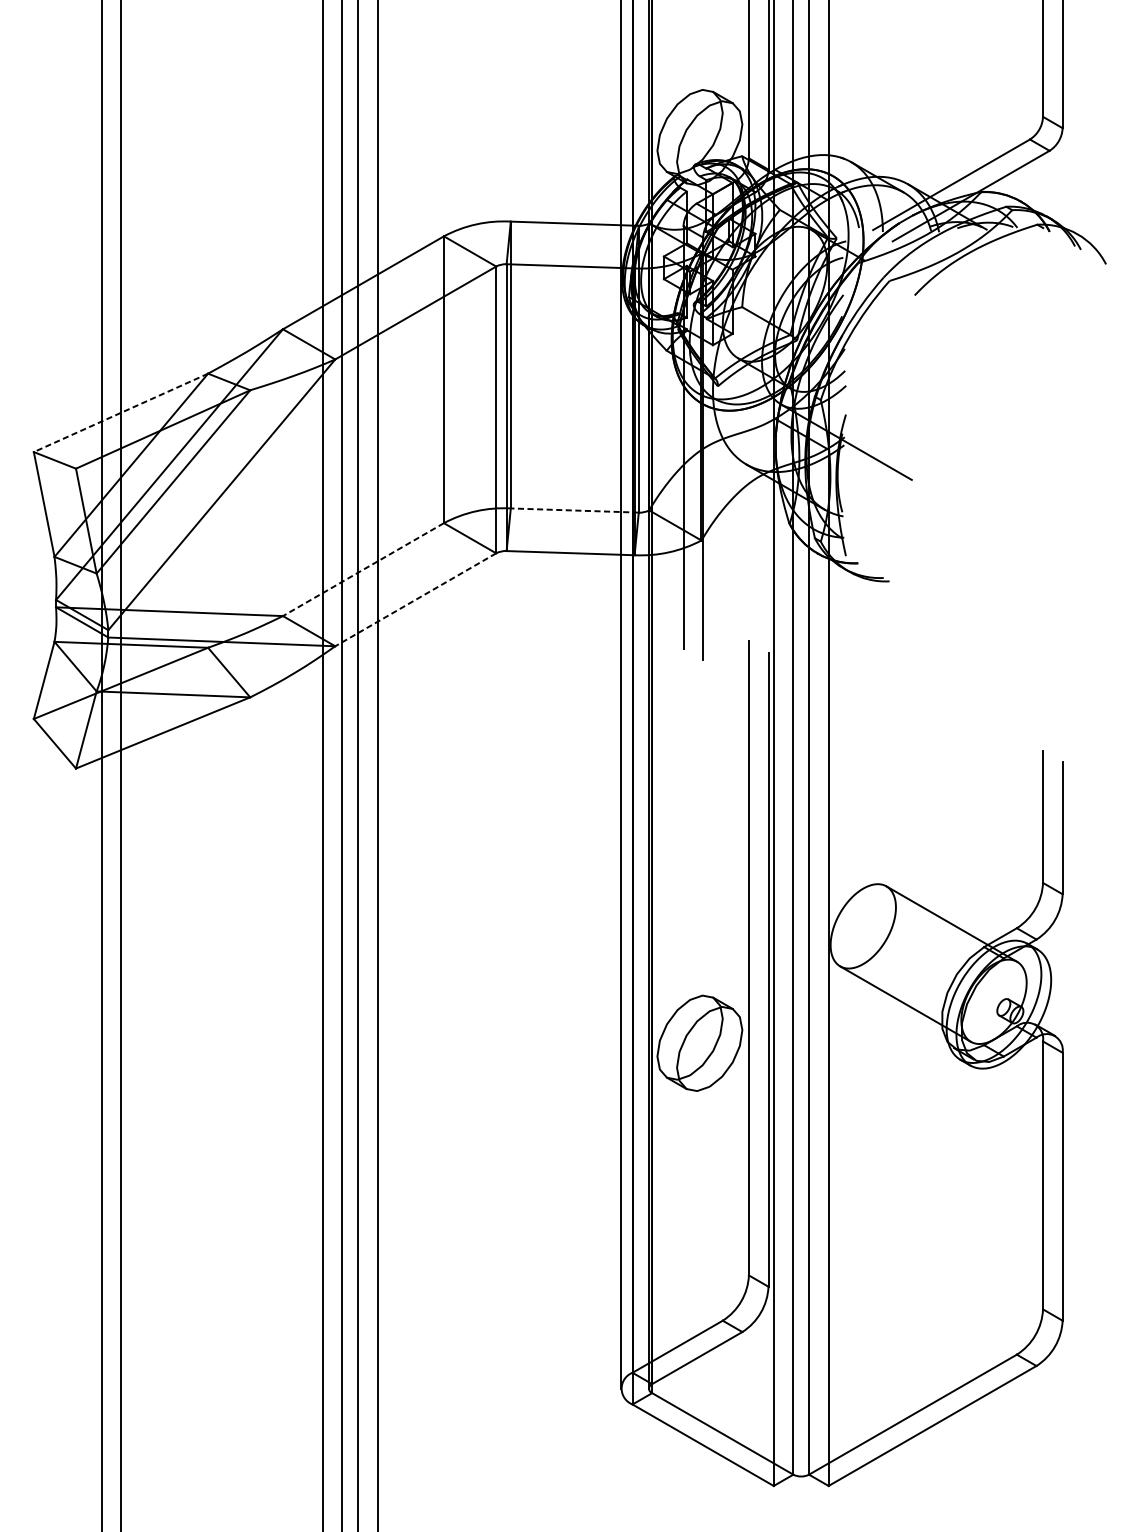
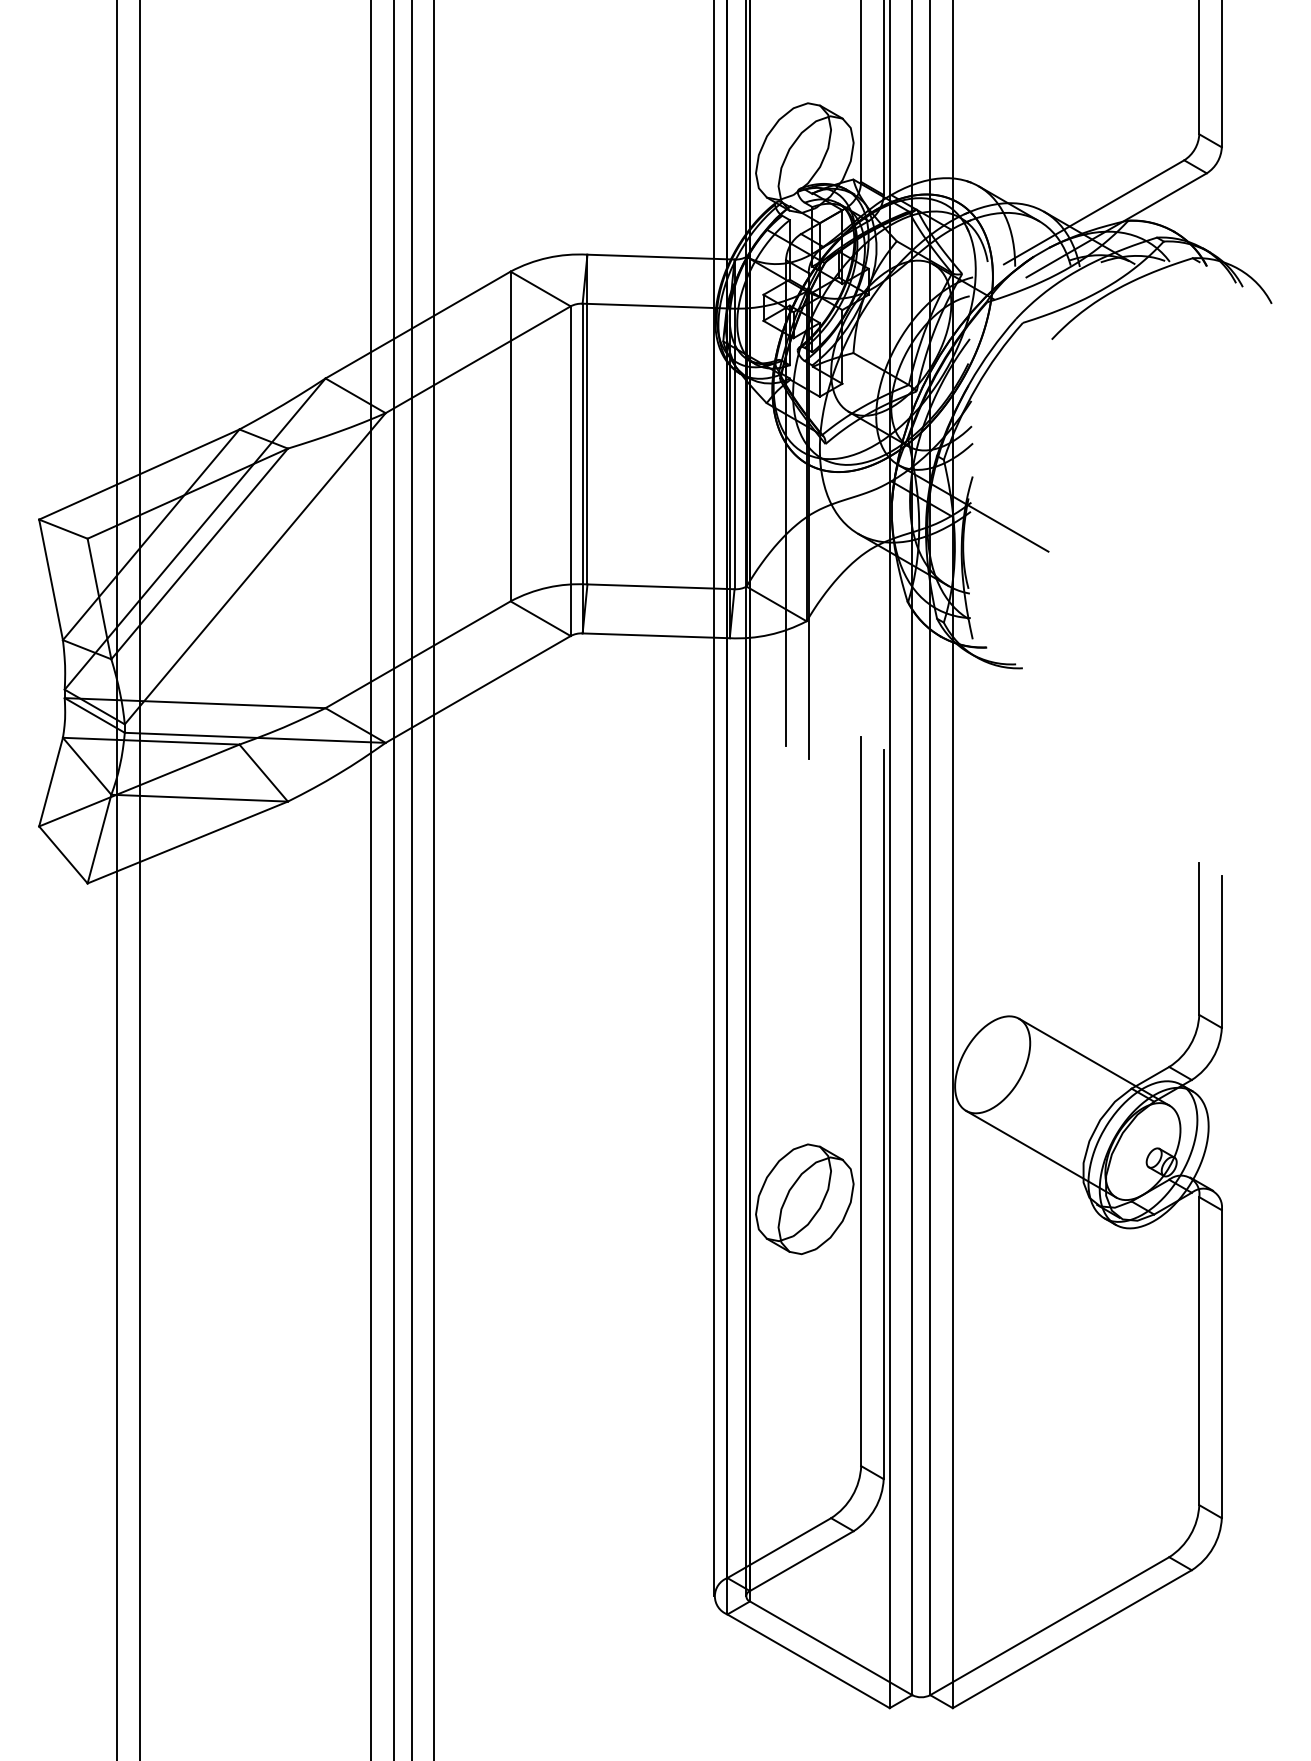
line: (121, 412) -> (139, 474), dashed -> solid
line: (575, 510) -> (661, 586), dashed -> solid
line: (363, 569) -> (418, 654), dashed -> solid
line: (416, 599) -> (478, 689), dashed -> solid

